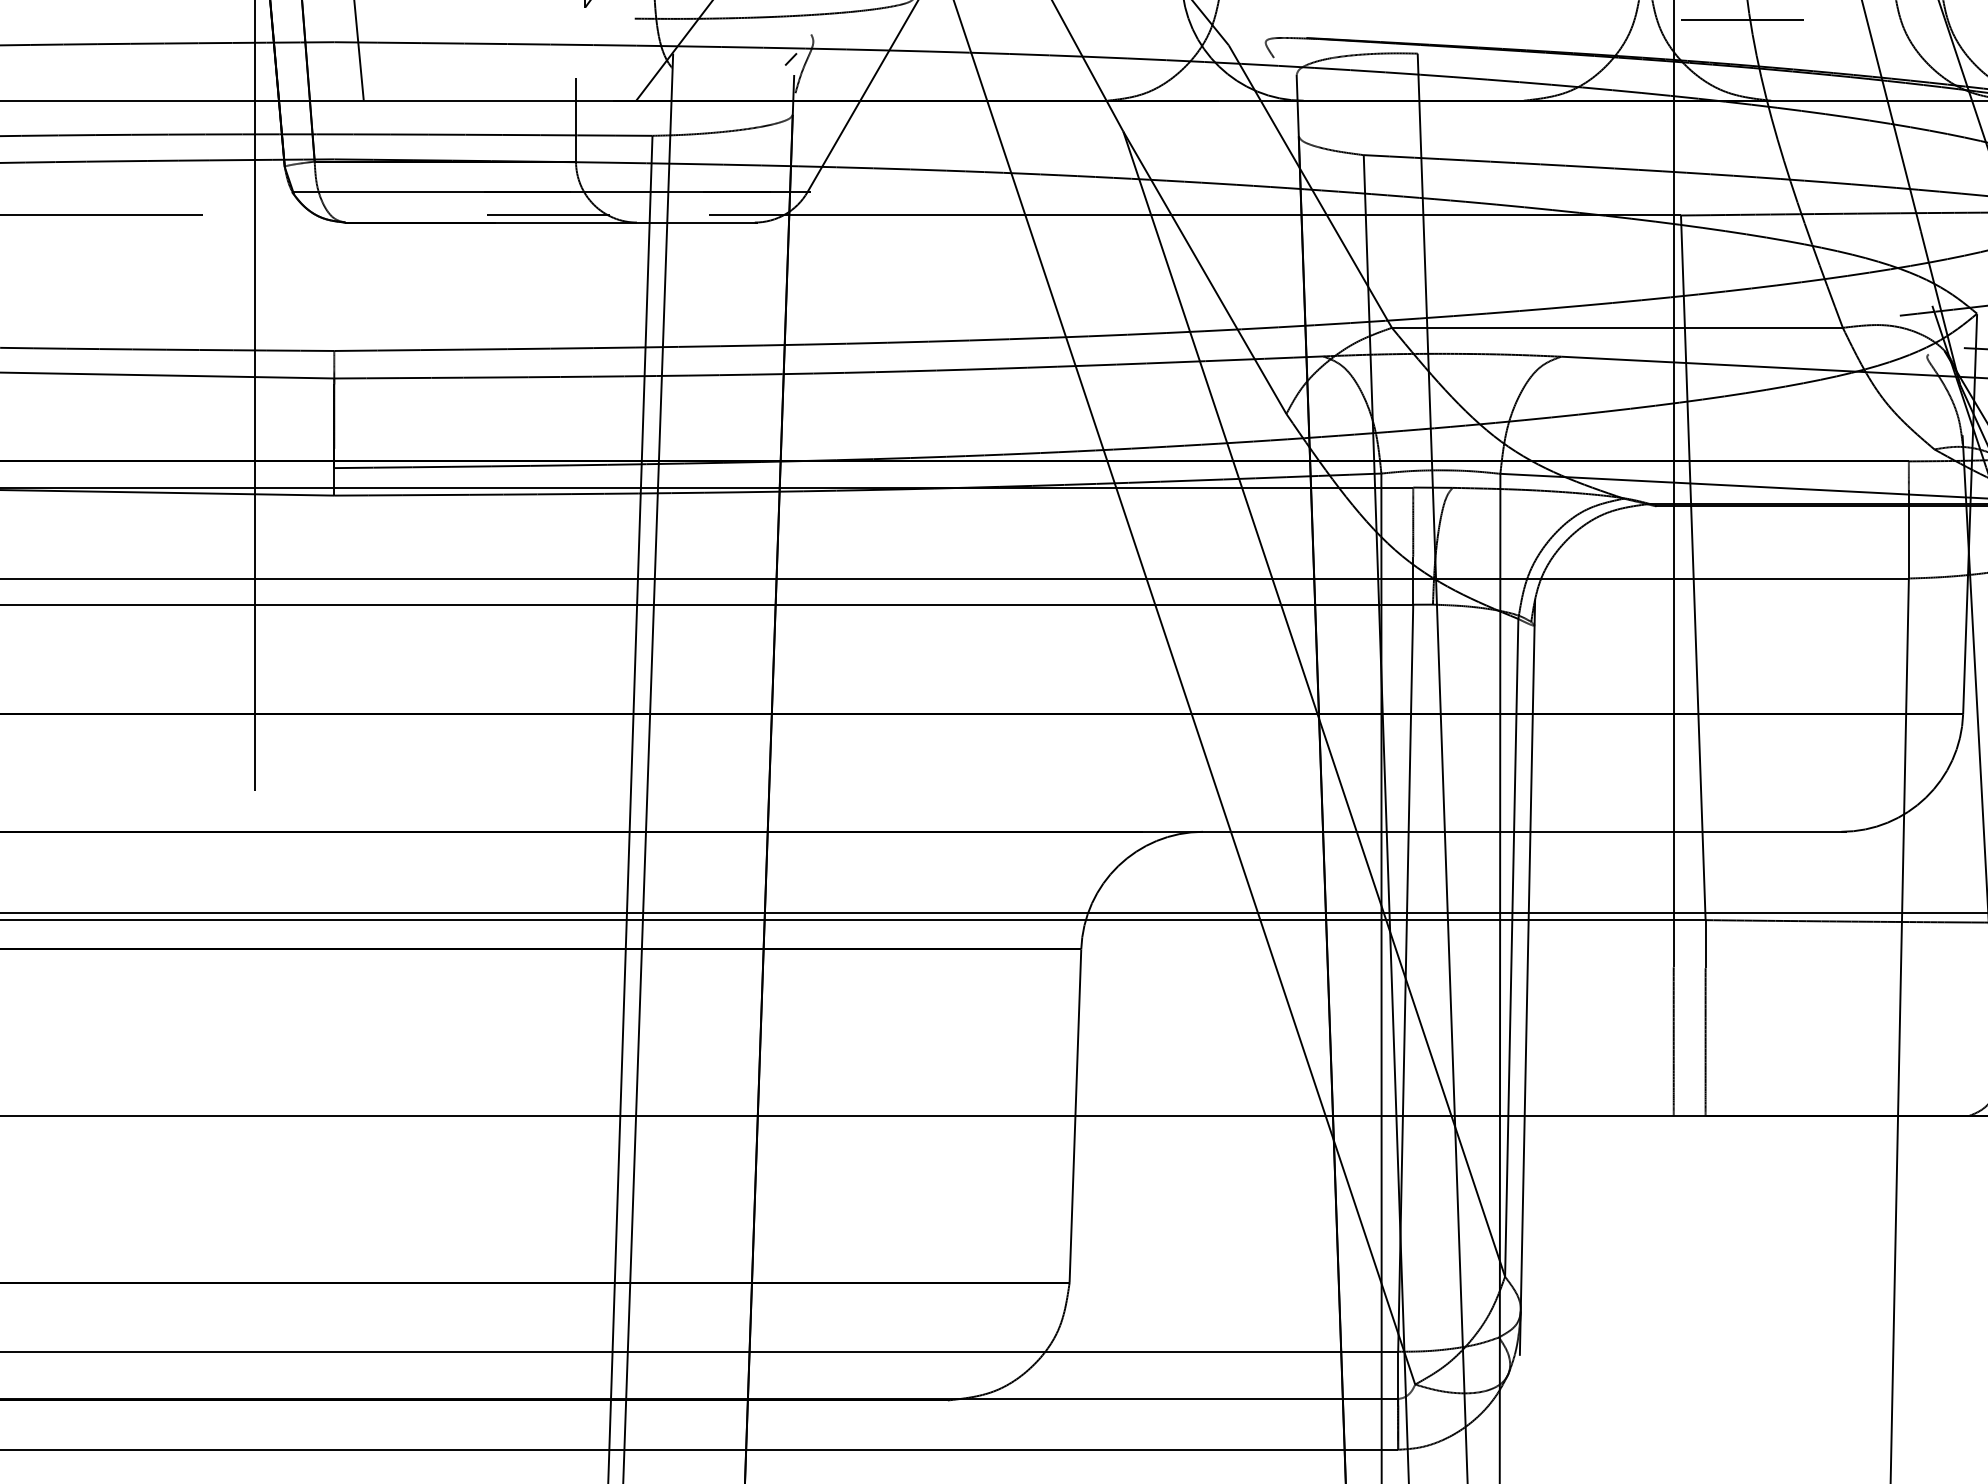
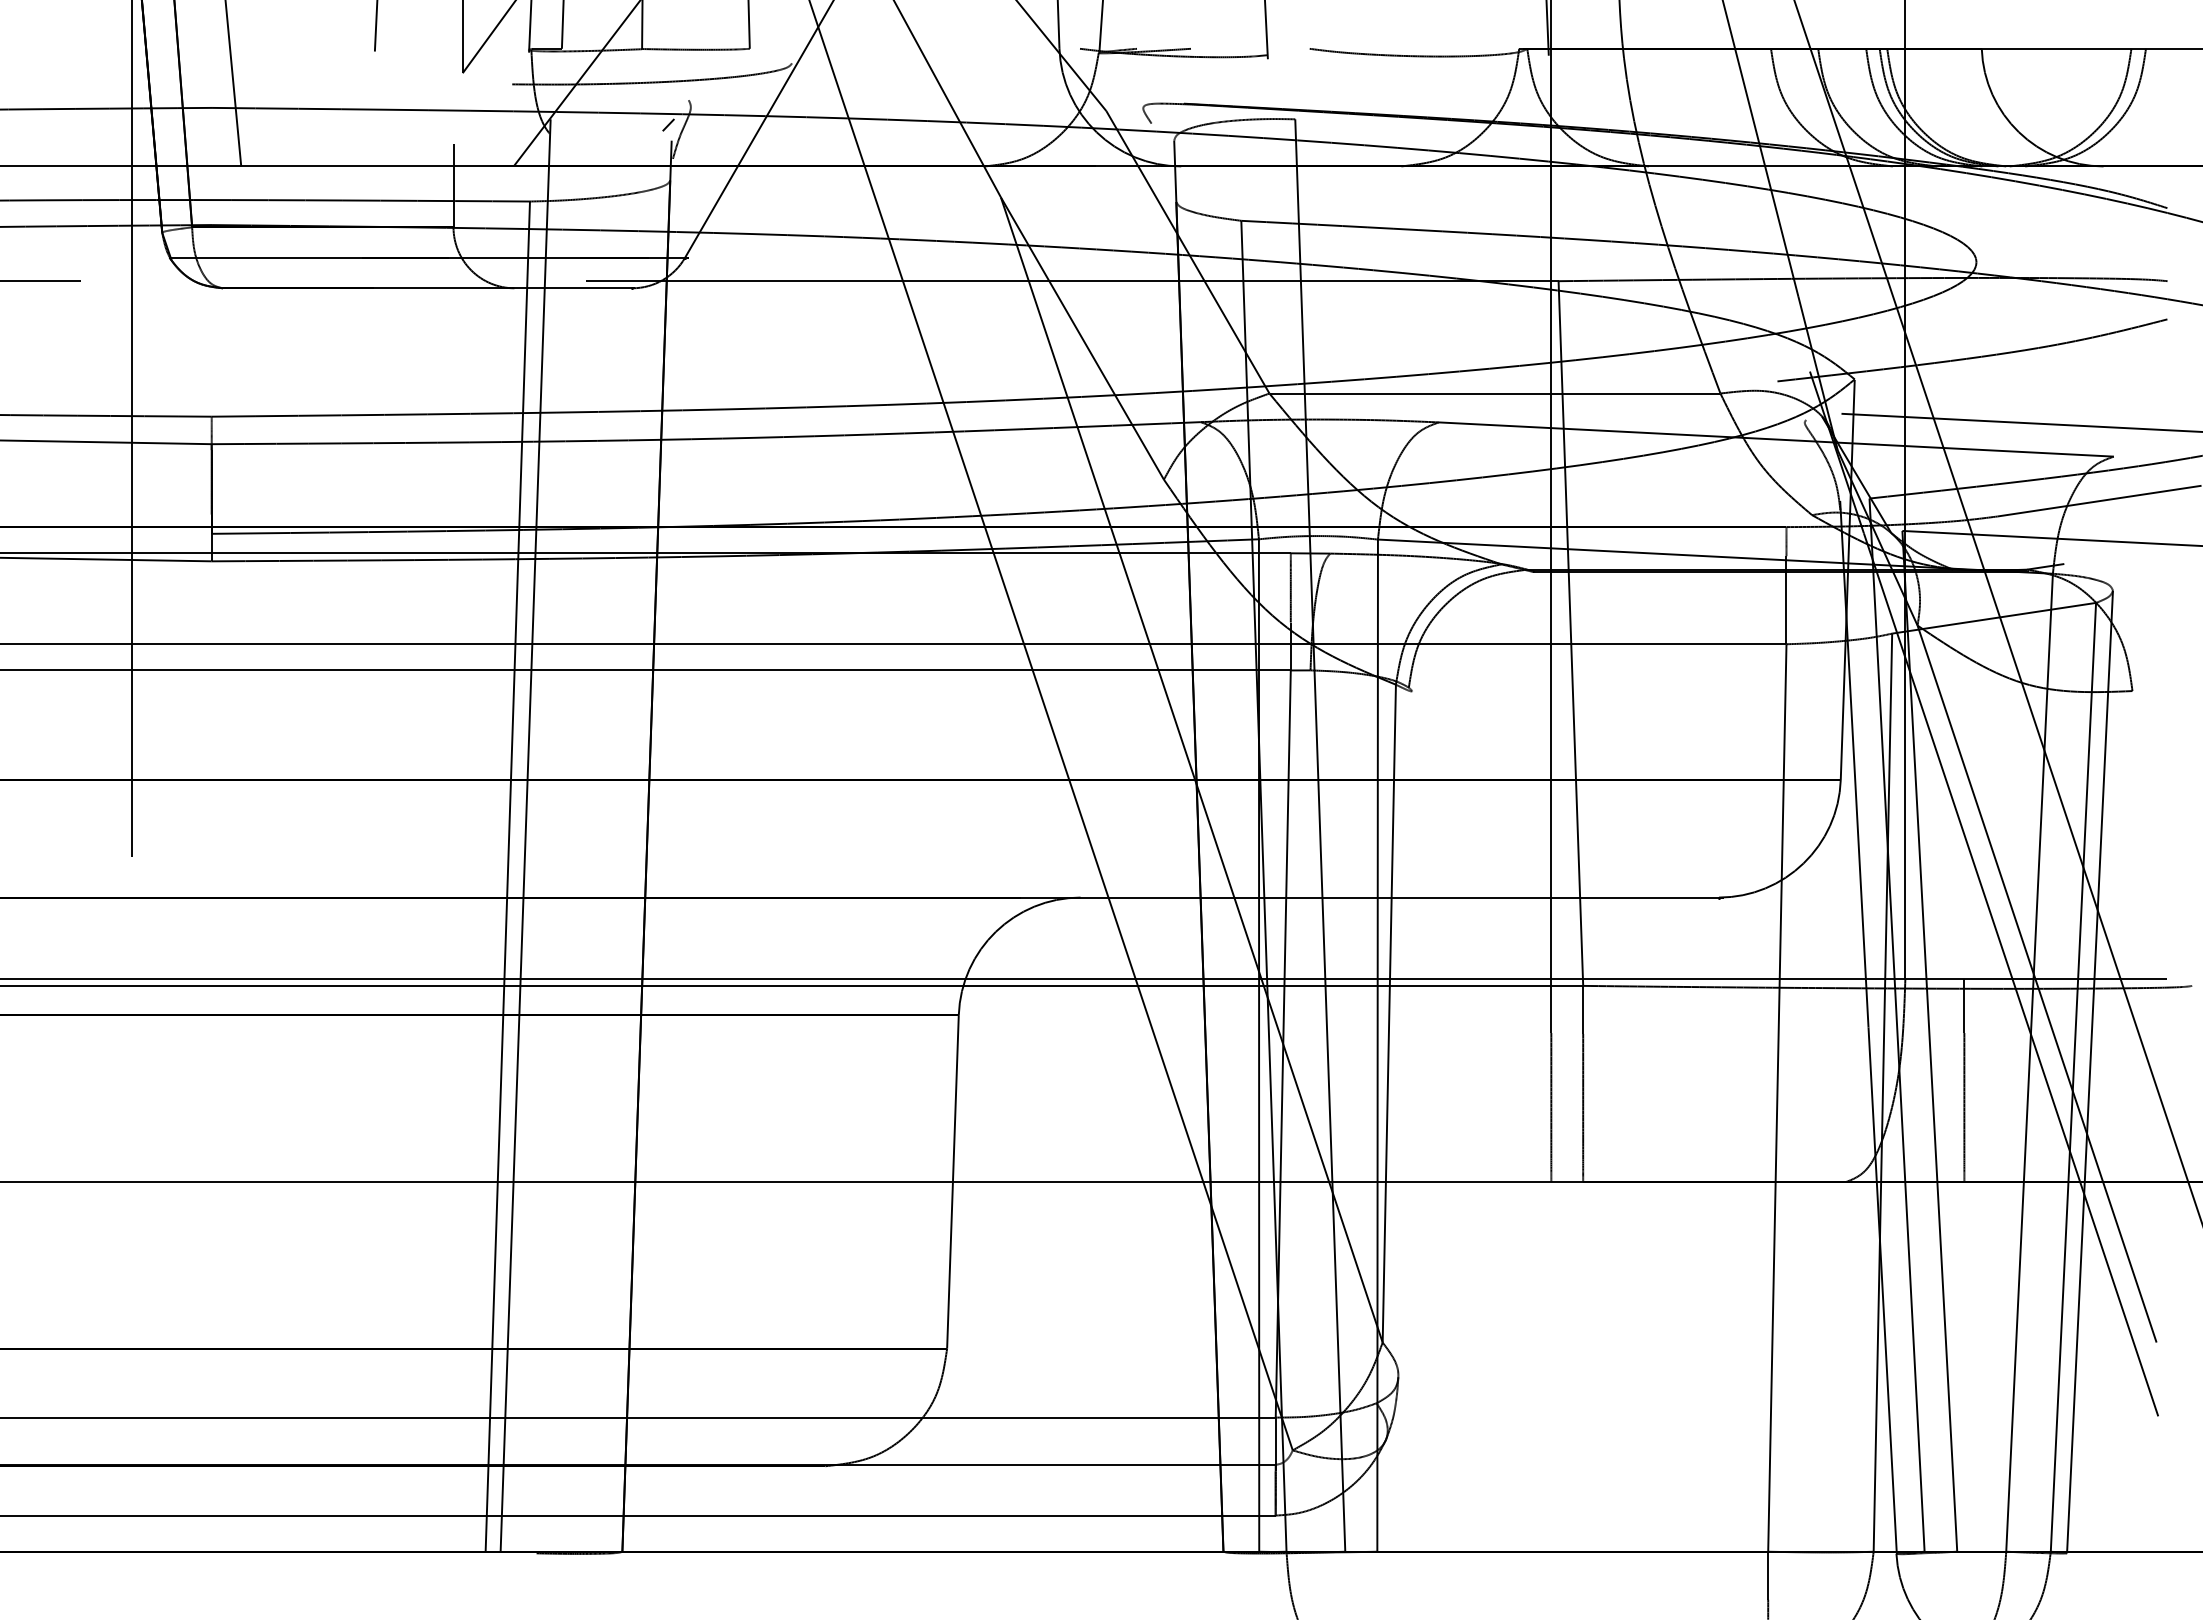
line: (1741, 19) -> (1619, 85), removed
line: (548, 215) -> (425, 281), removed
line: (1526, 977) -> (1404, 1043), removed

